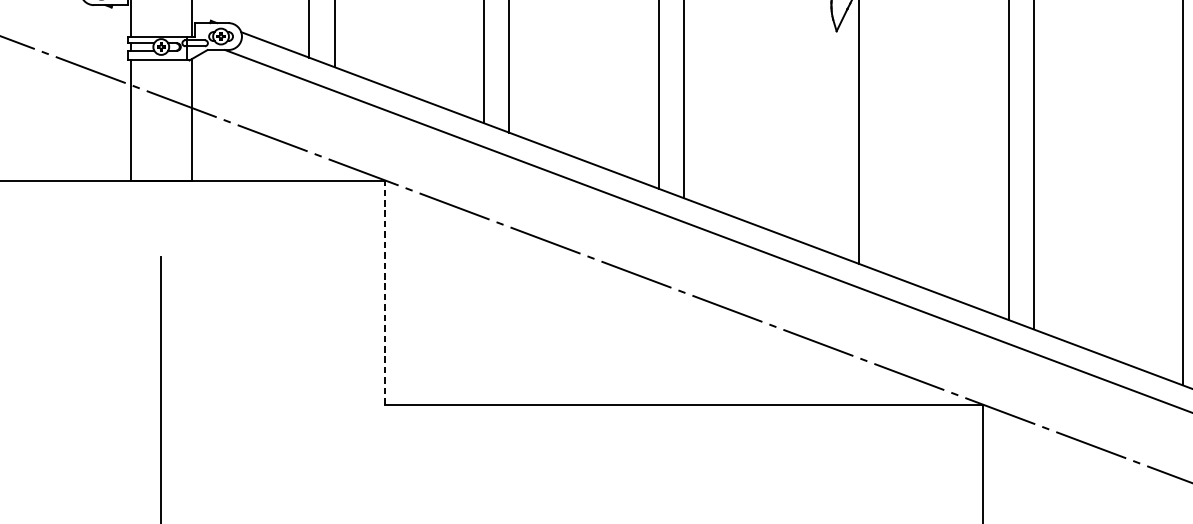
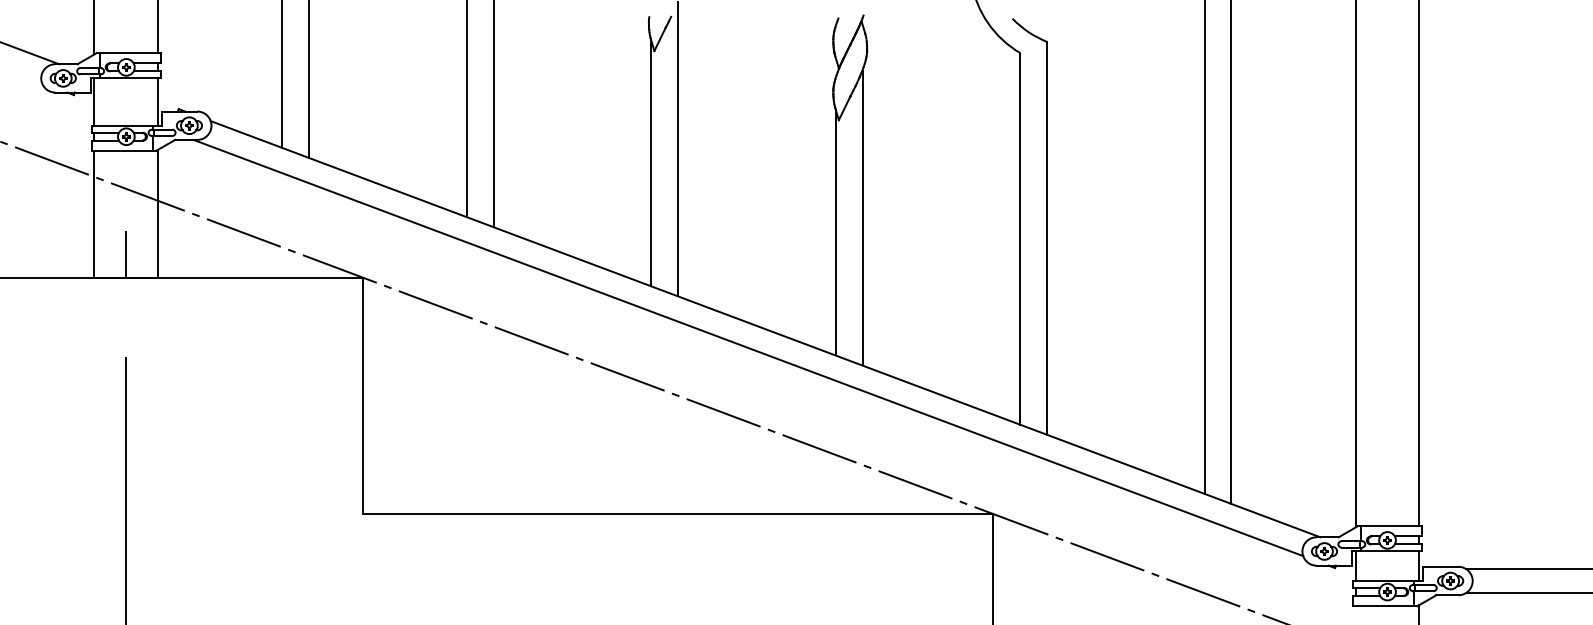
line: (833, 137) -> (835, 232), added
line: (161, 157) -> (126, 253), added
line: (385, 292) -> (362, 395), dashed -> solid

